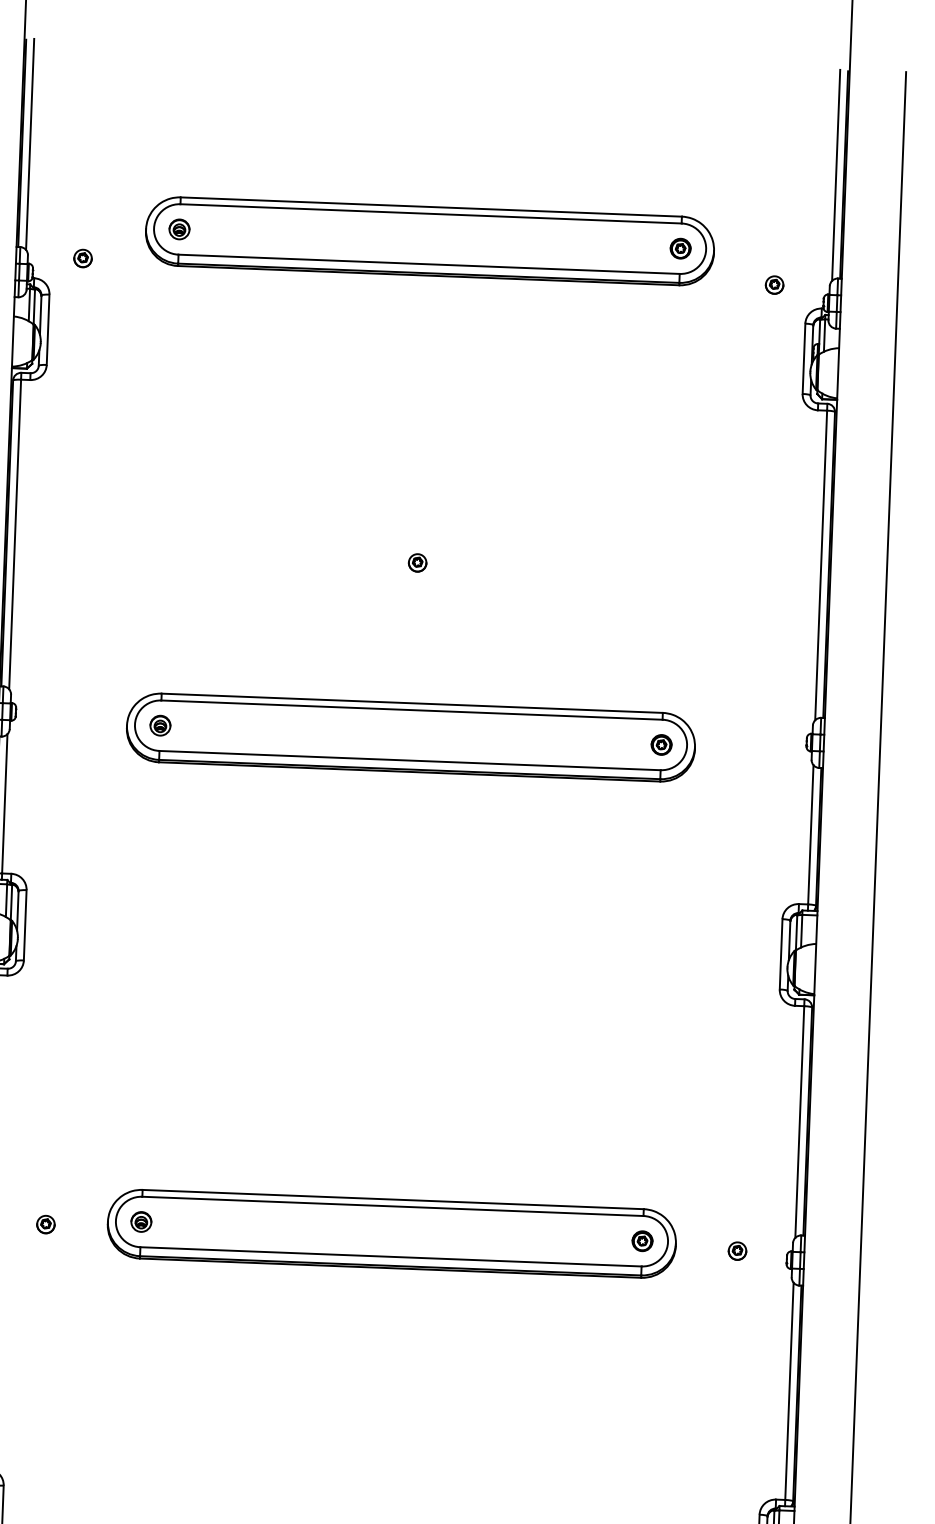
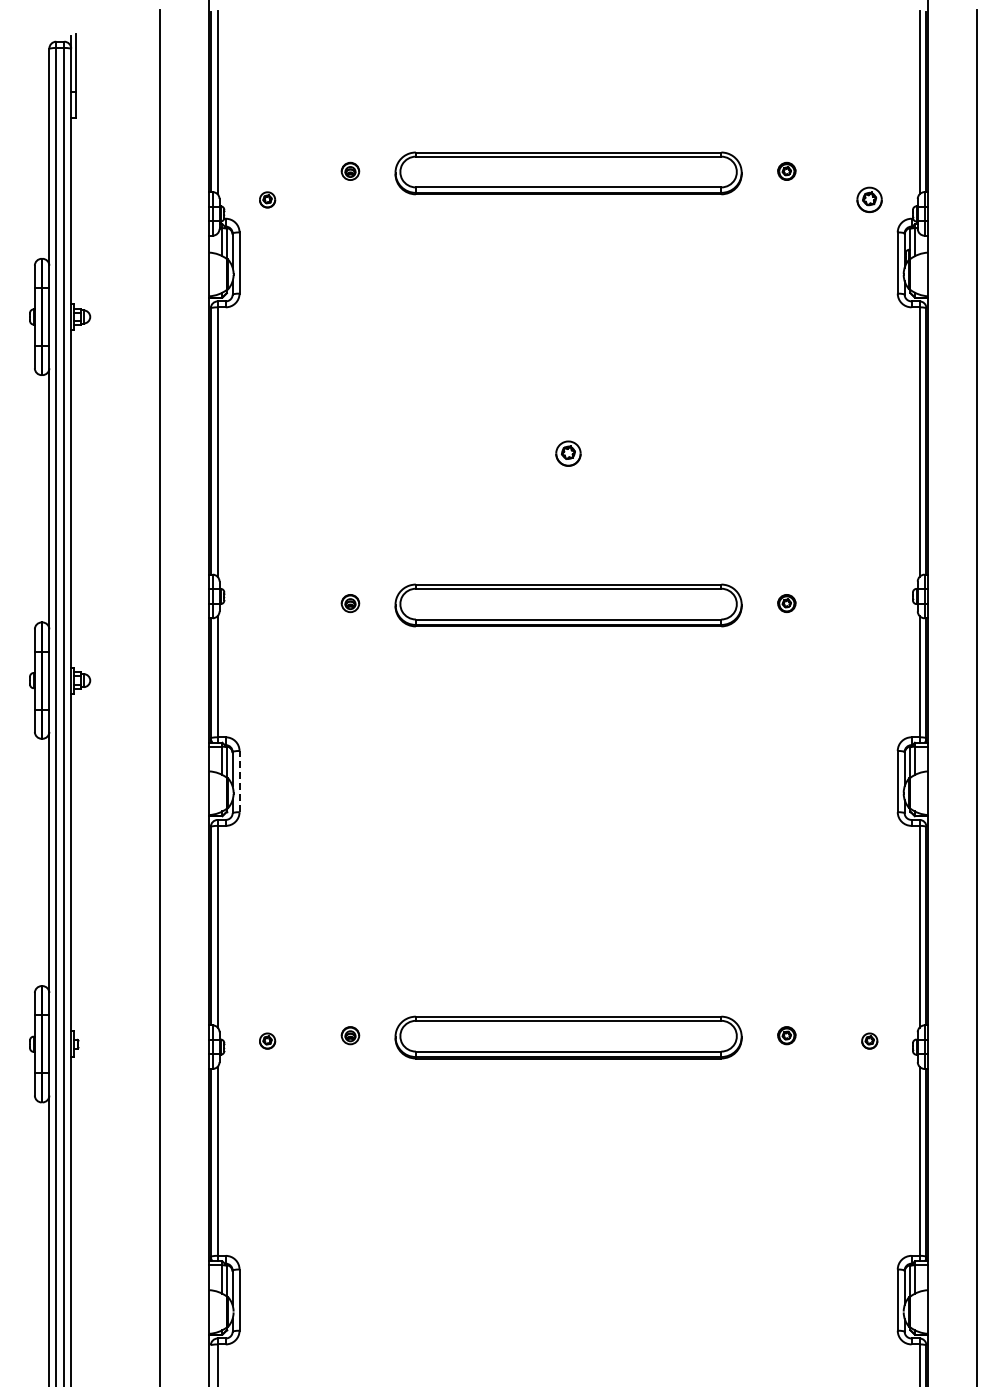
part: (429, 241) -> (568, 173), size x0.7
part: (774, 284) -> (869, 199), size x1.6
part: (417, 561) -> (568, 452), size x1.6
part: (410, 737) -> (568, 605), size x0.7
line: (25, 925) -> (239, 781), solid -> dashed
part: (391, 1233) -> (568, 1037), size x0.7

